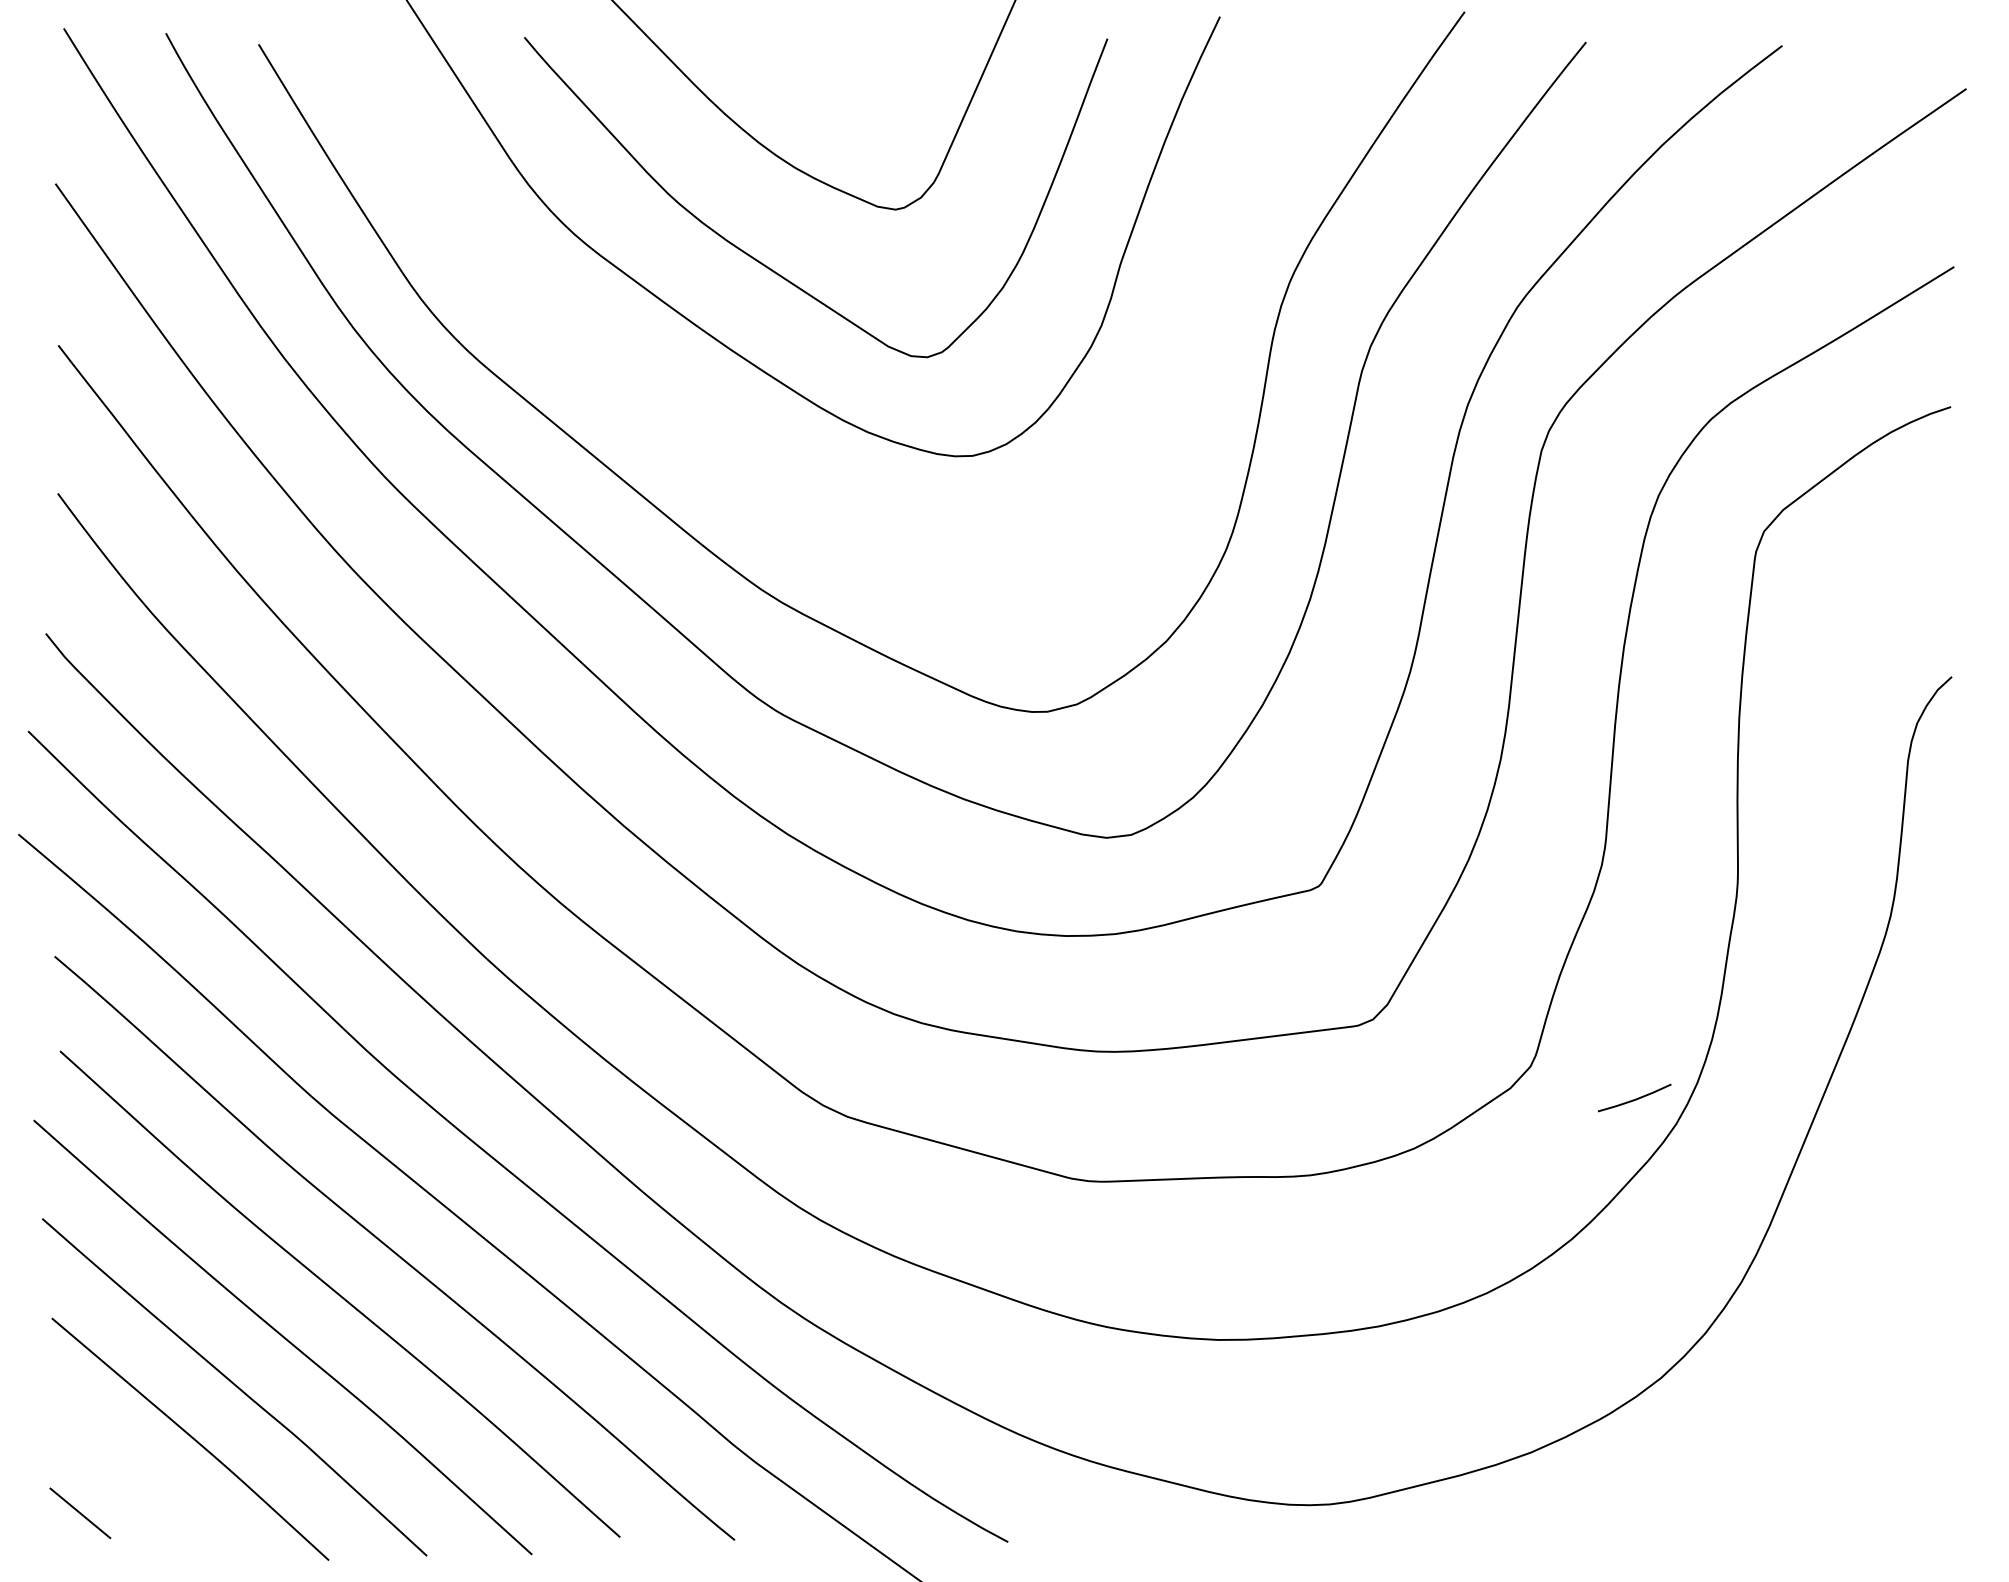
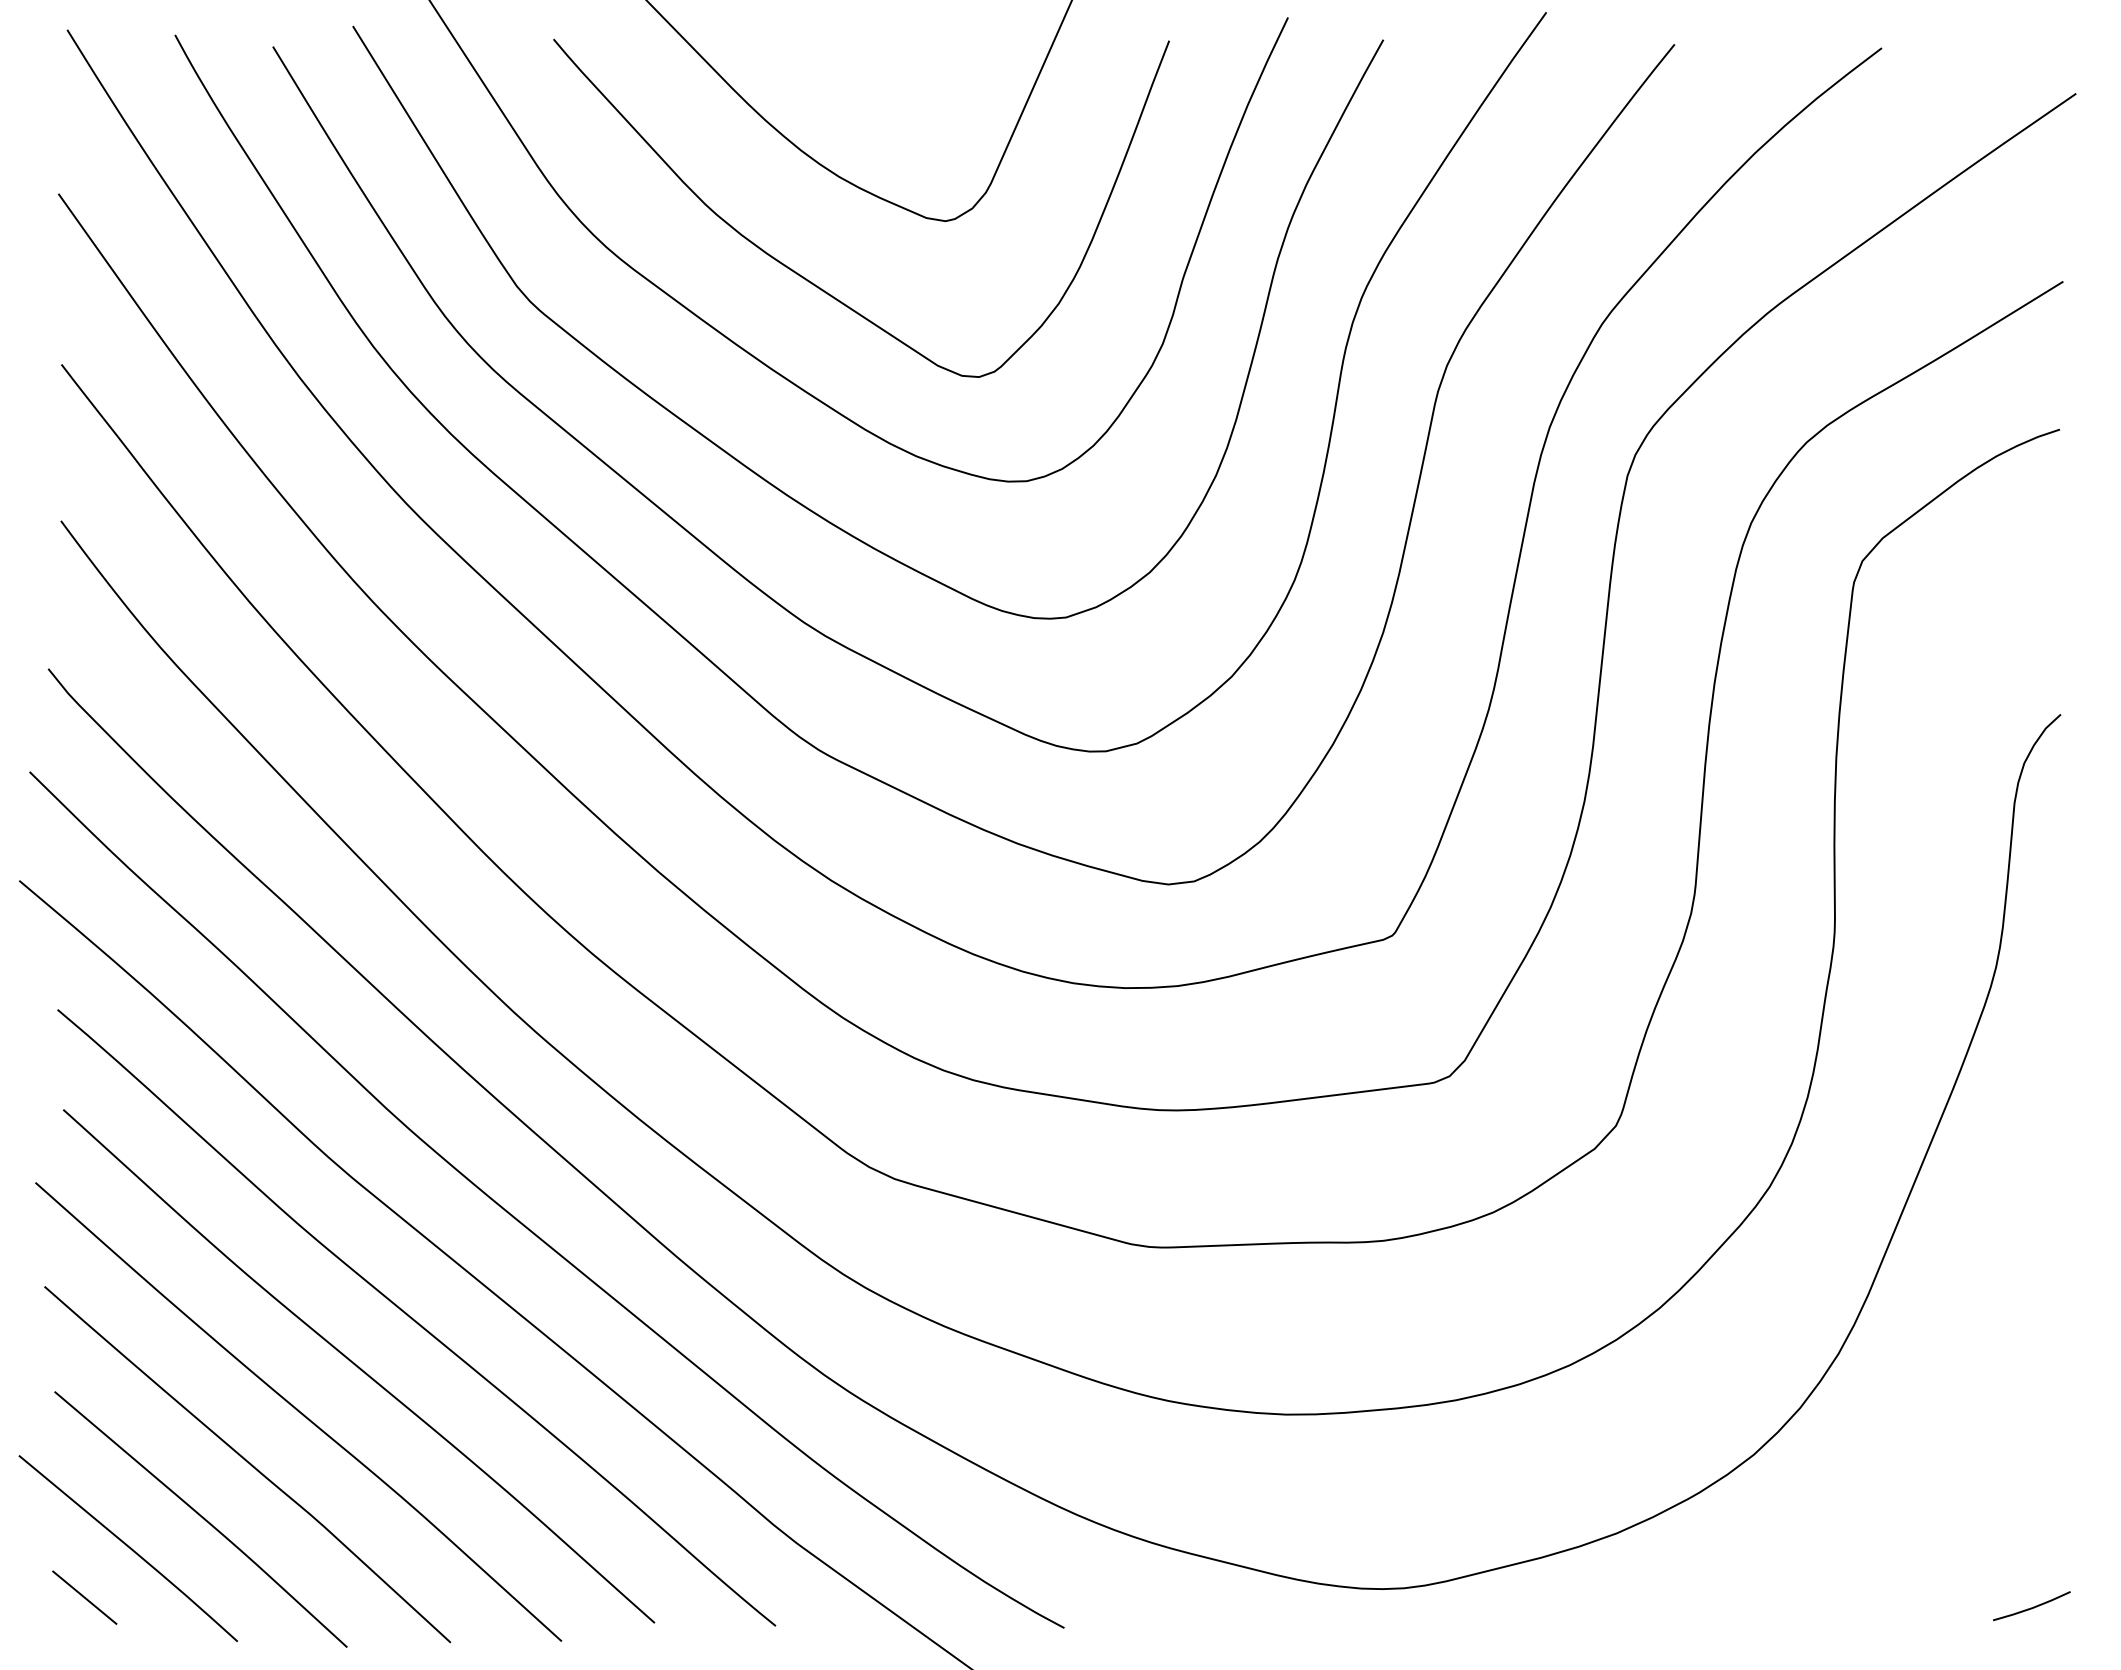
curve: (716, 447) -> (756, 472), added
line: (1634, 1099) -> (2031, 1607), moved
curve: (120, 1465) -> (127, 1547), added

